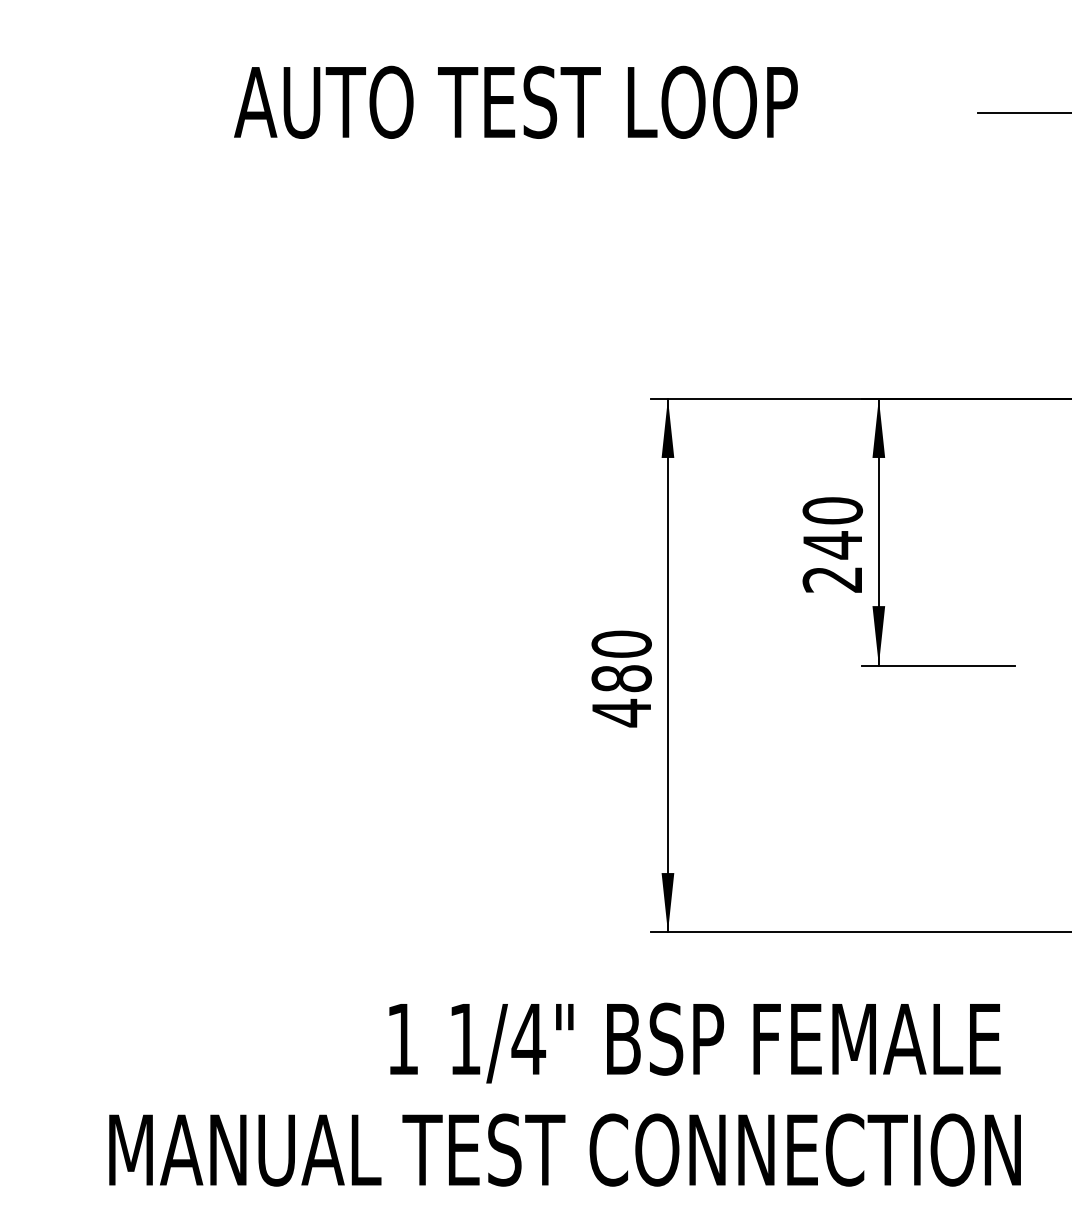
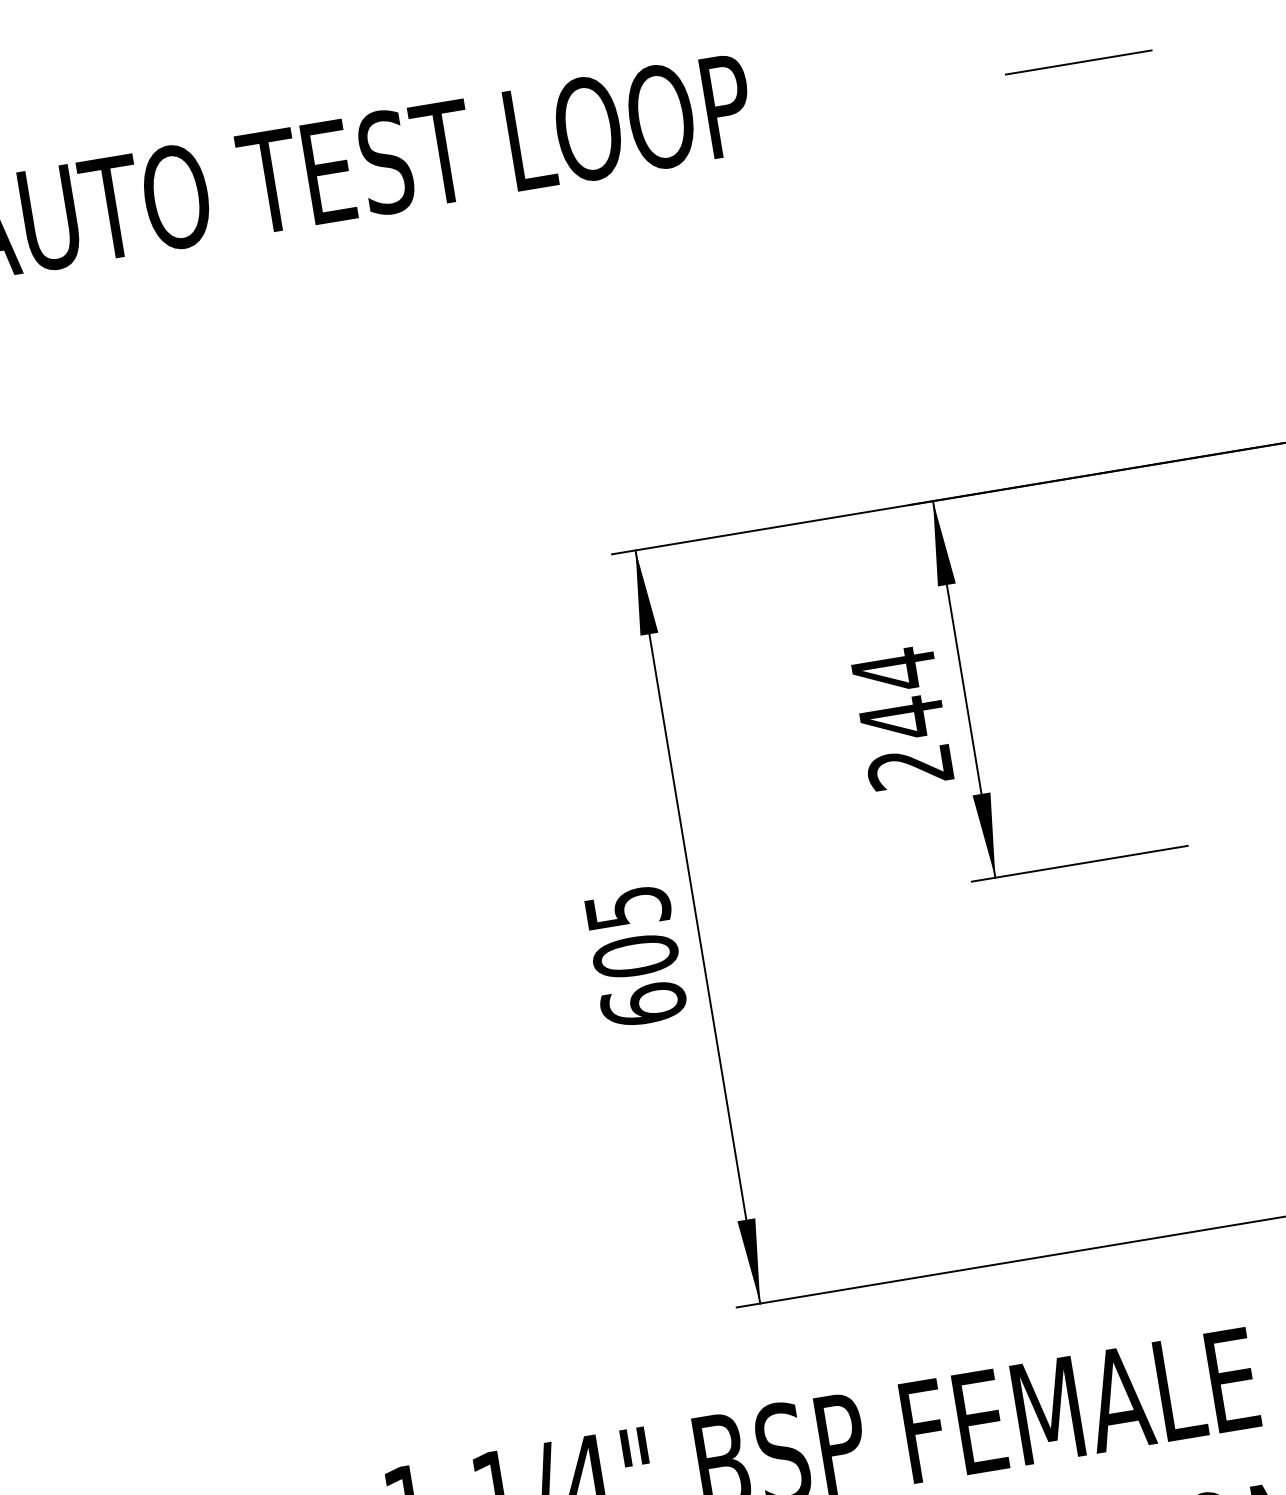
text: (832, 510) -> (893, 669), 240 -> 244
text: (621, 678) -> (635, 956), 480 -> 605

